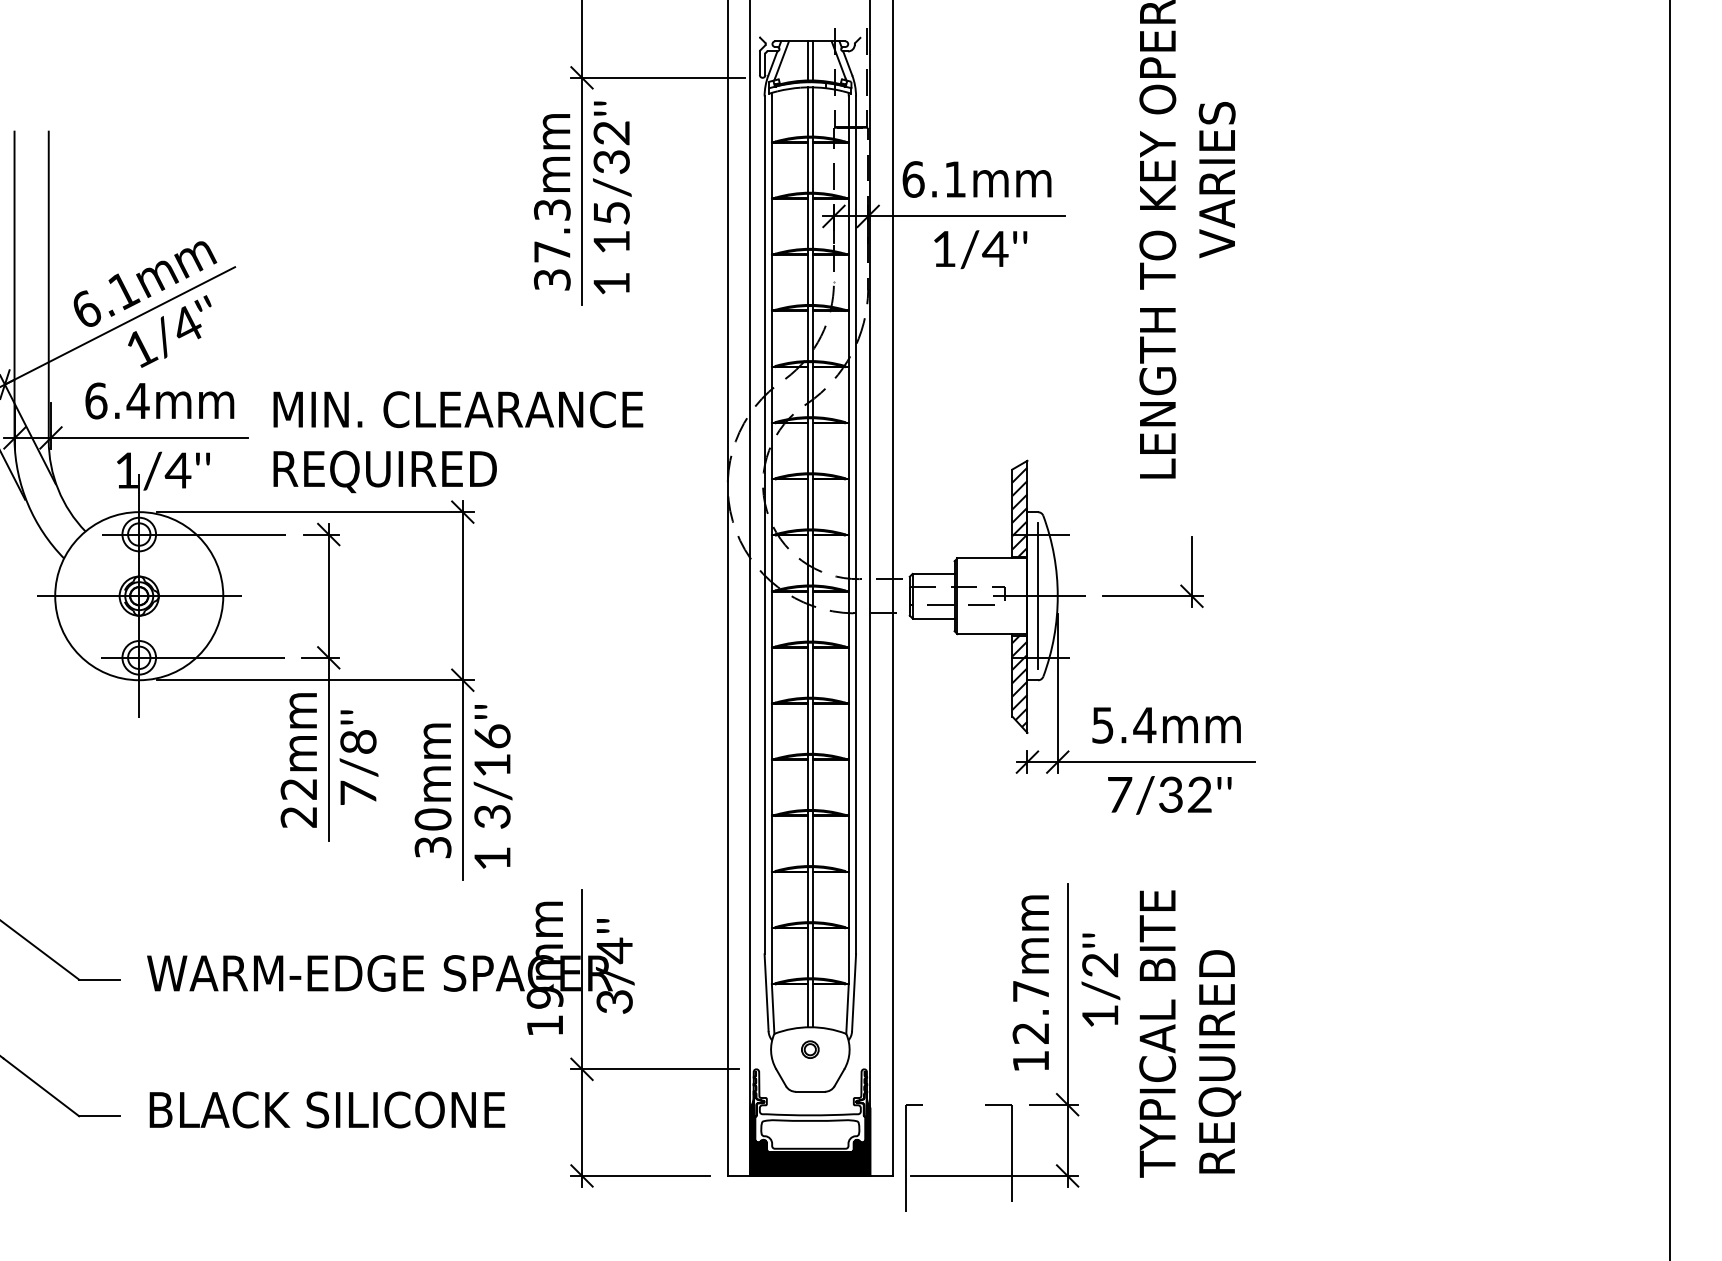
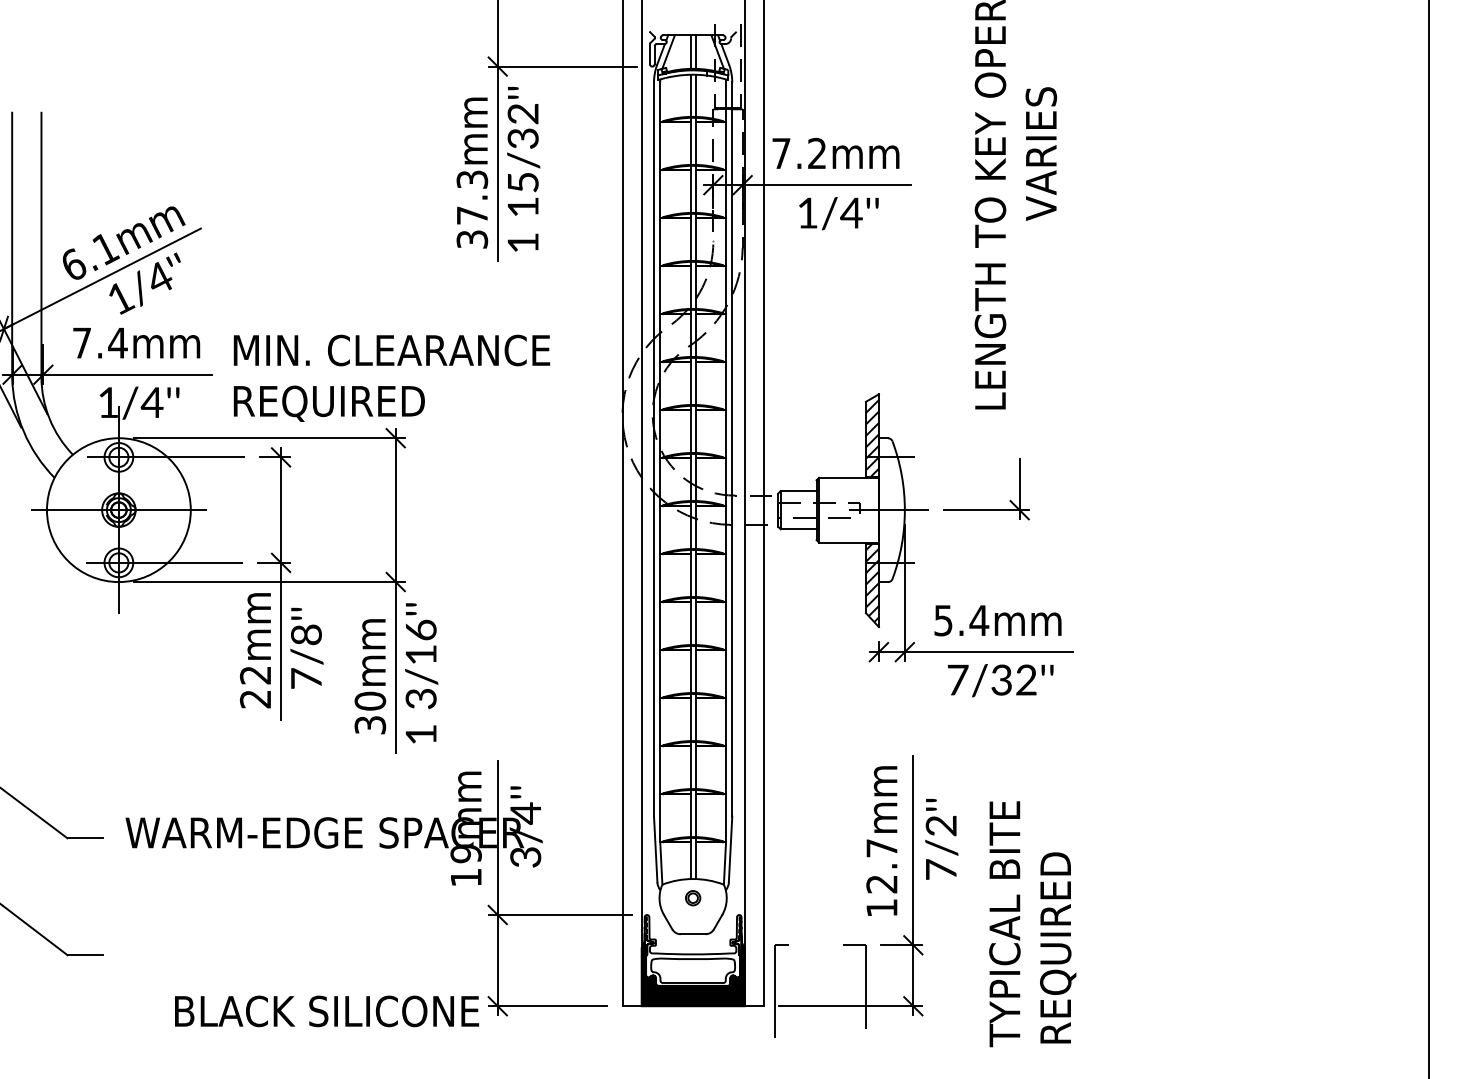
text: (933, 179) -> (798, 153), 6.1mm -> 7.2mm
text: (96, 400) -> (82, 342), 6.4mm -> 7.4mm
line: (1038, 596) -> (888, 510), removed
text: (1100, 1016) -> (941, 869), 1/2''\f] -> 7/2''\f]
text: (1190, 1033) -> (1033, 923), moved
text: (327, 1109) -> (327, 1010), moved

